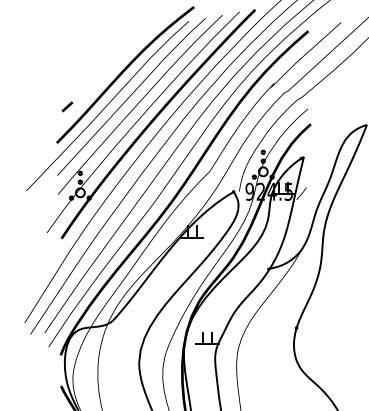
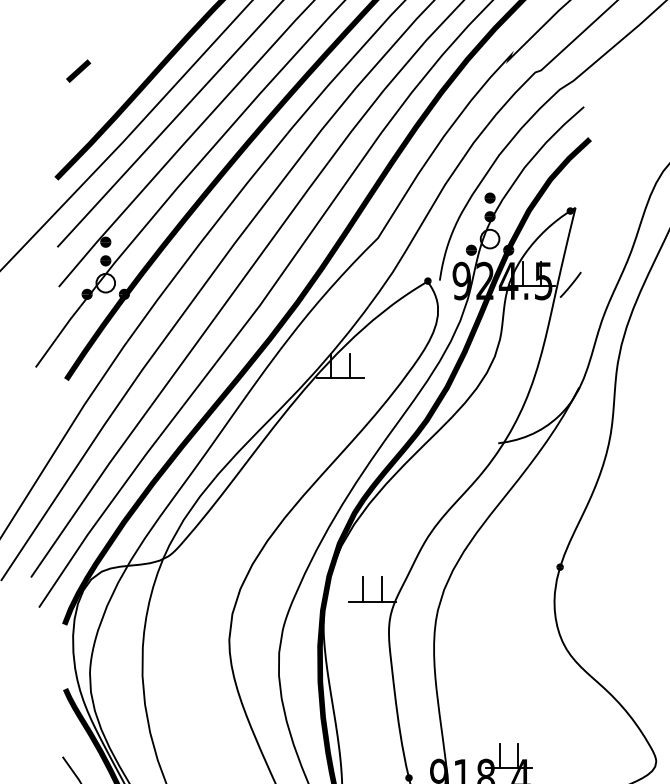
line: (67, 106) -> (78, 70), moved

